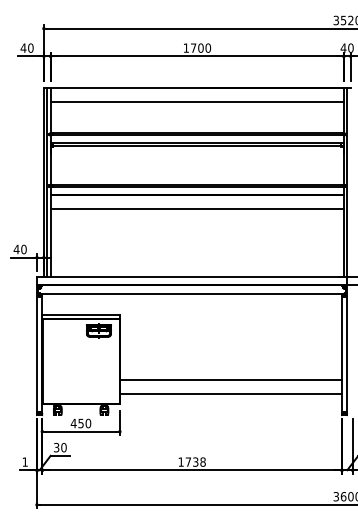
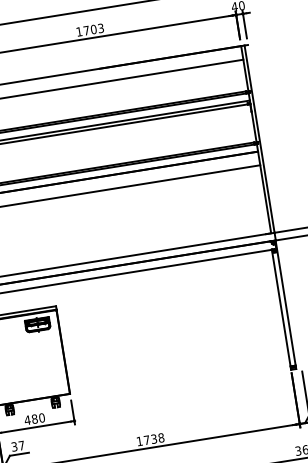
text: (208, 47) -> (101, 27), 1700 -> 1703
line: (230, 380) -> (175, 353), removed
line: (230, 394) -> (177, 366), removed
text: (80, 423) -> (34, 419), 450 -> 480
text: (63, 447) -> (21, 445), 30 -> 37

